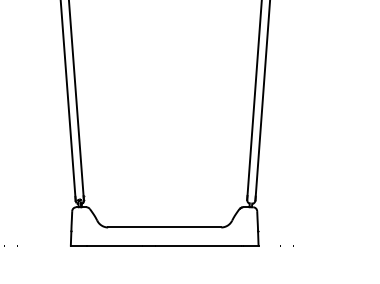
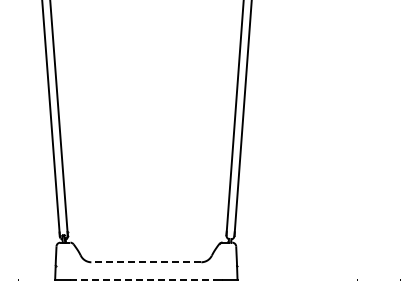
line: (163, 227) -> (145, 262), solid -> dashed
line: (163, 245) -> (145, 279), solid -> dashed

